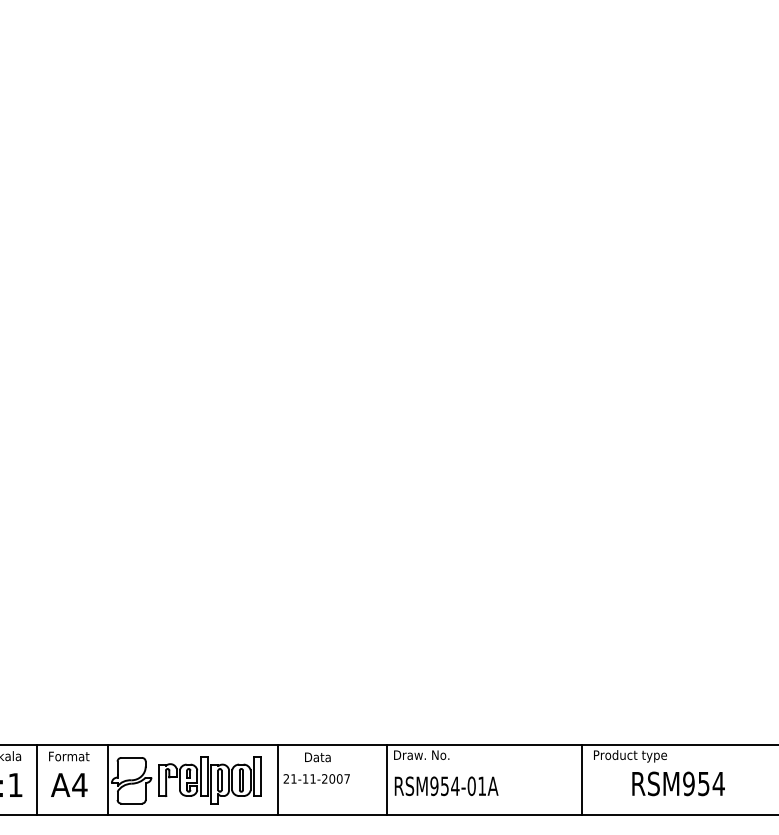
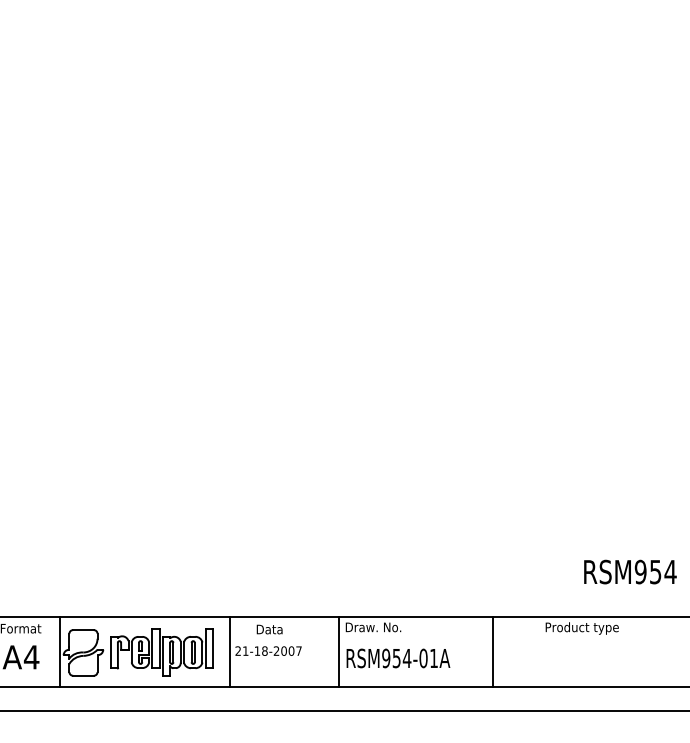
text: (312, 778) -> (264, 650), 21-11-2007 -> 21-18-2007
line: (582, 780) -> (493, 652), moved
text: (678, 783) -> (630, 571), moved

